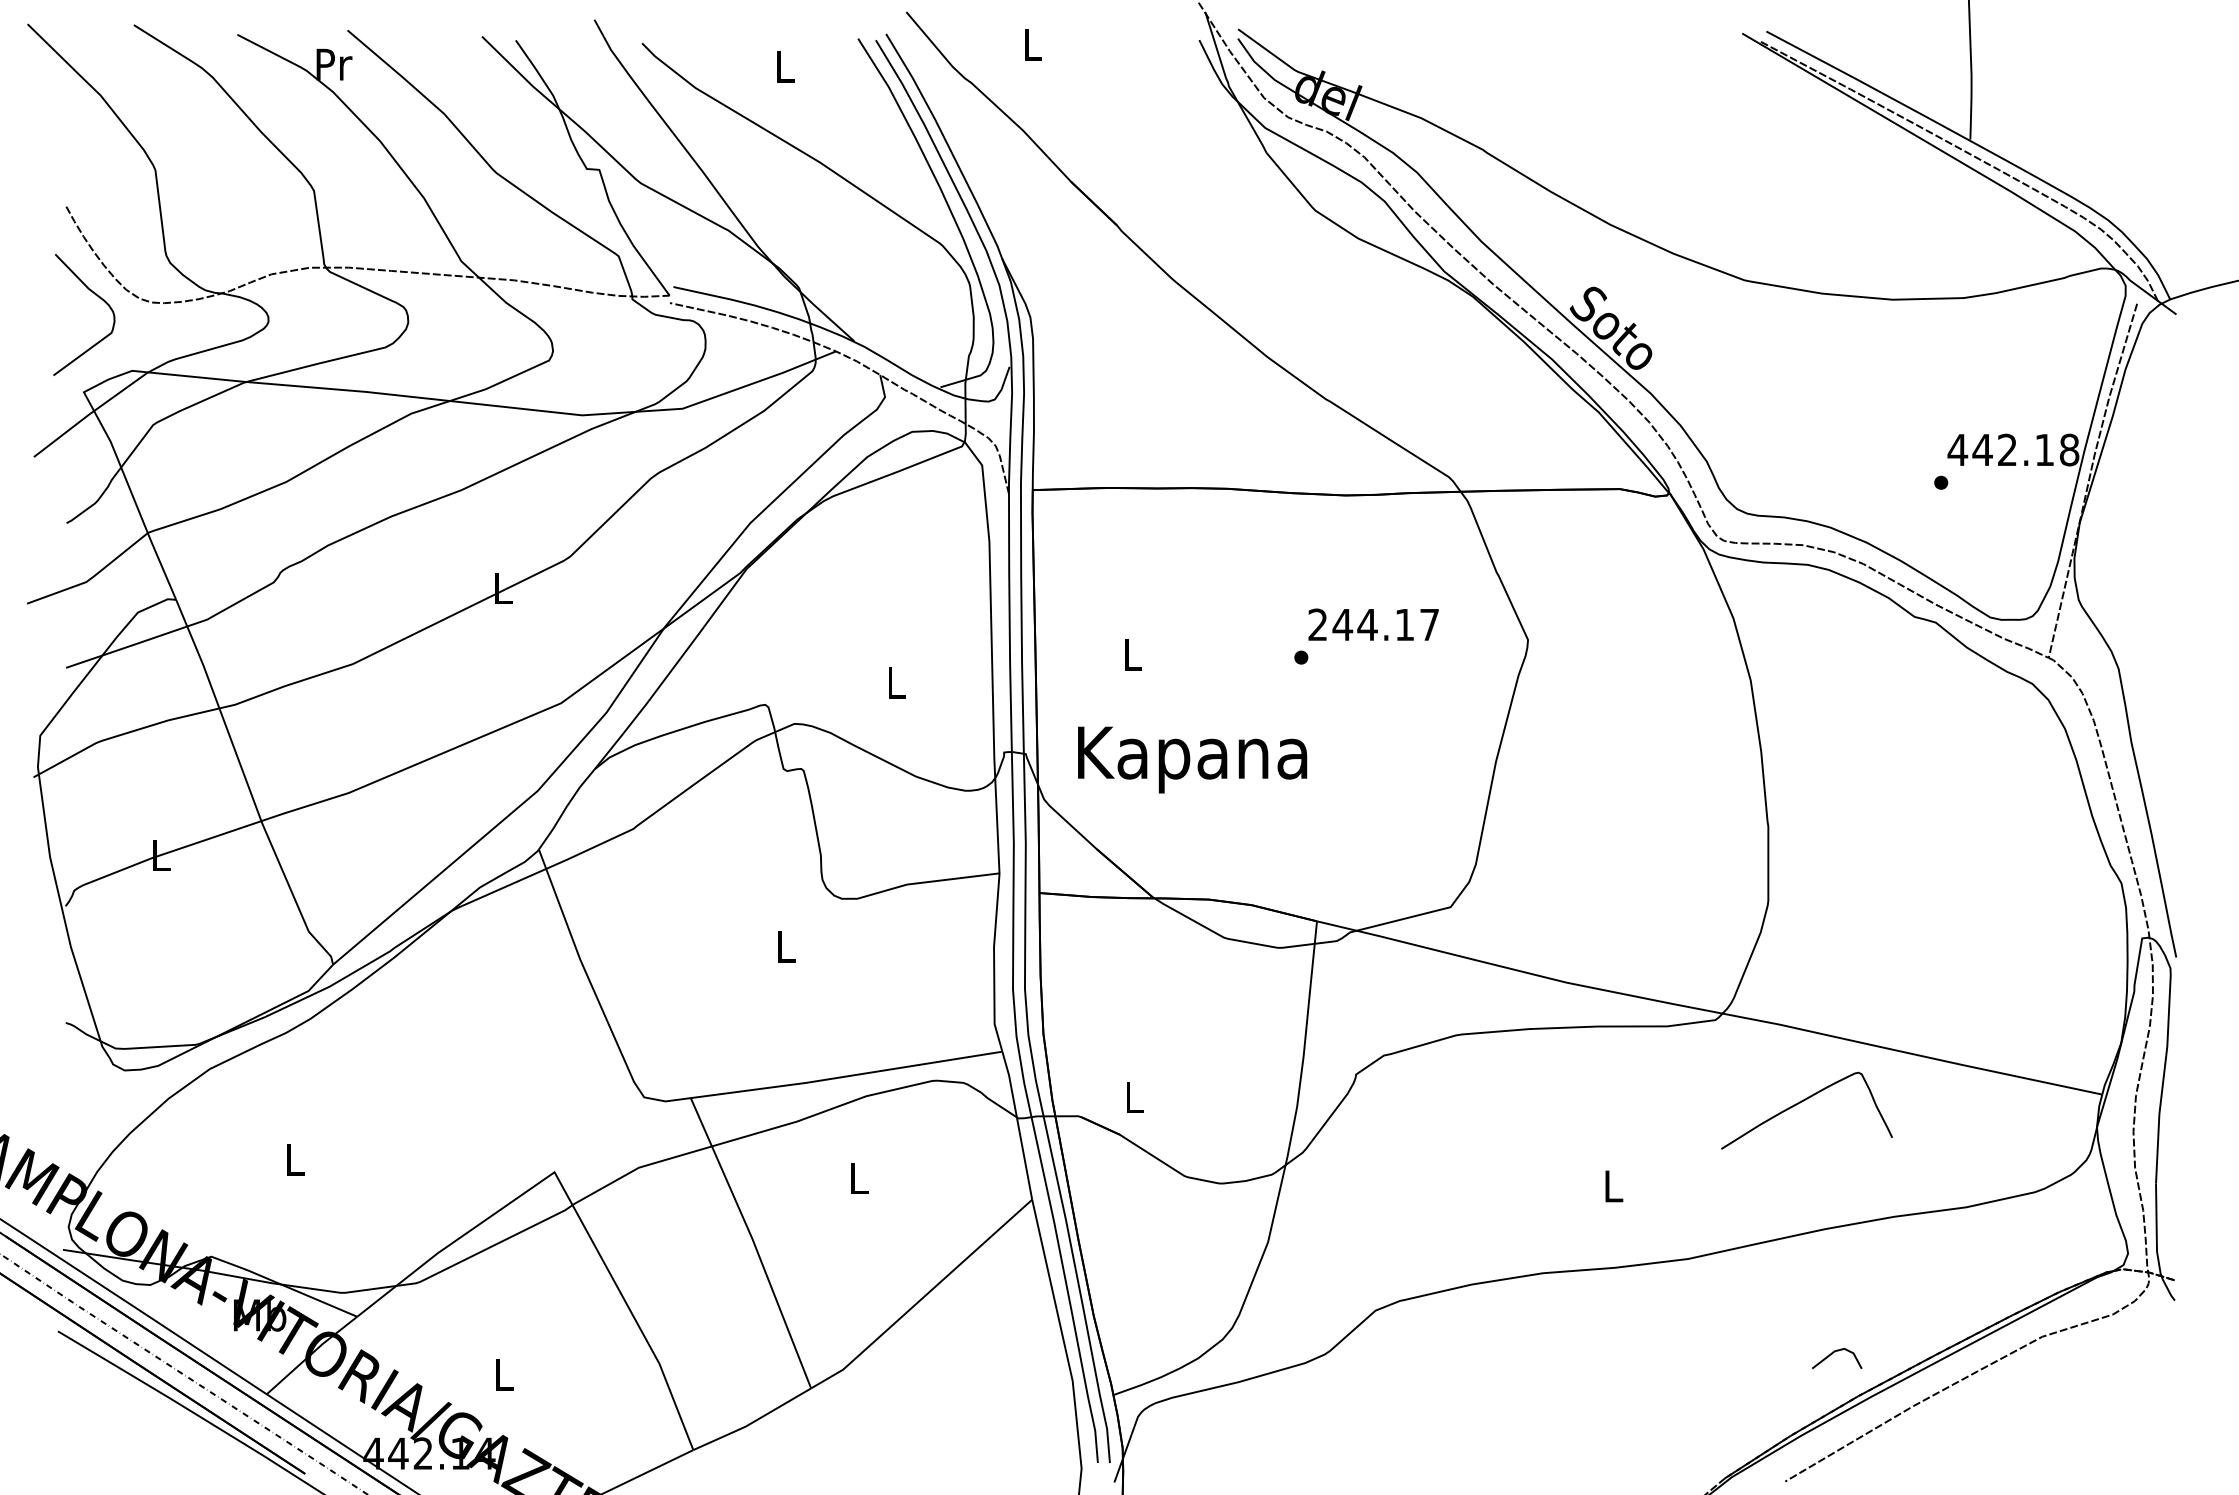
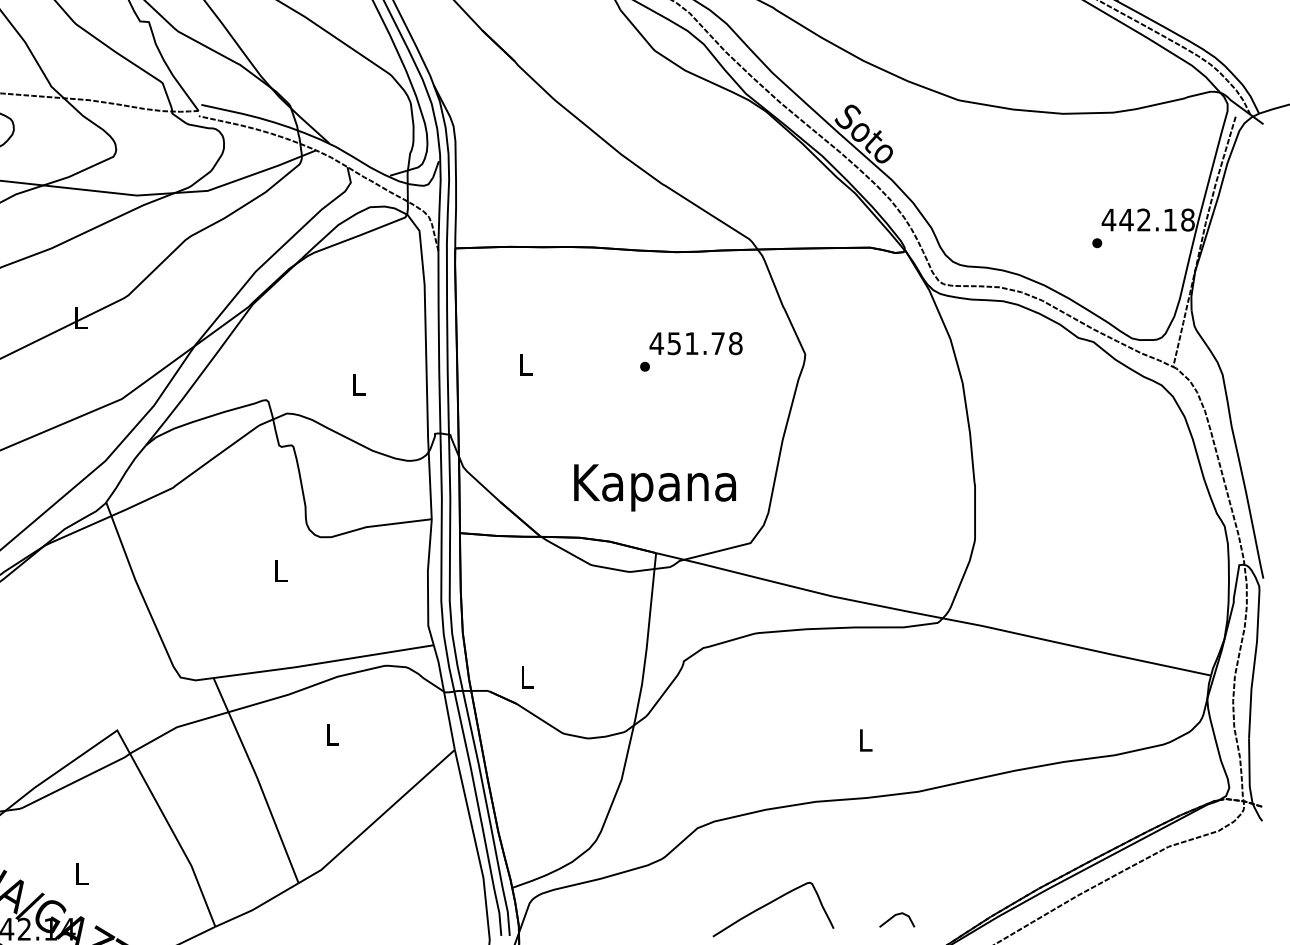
text: (1373, 624) -> (696, 343), 244.17 -> 451.78
text: (1192, 759) -> (655, 487), moved
curve: (1802, 1102) -> (770, 903), moved
curve: (1835, 1352) -> (896, 915), moved

